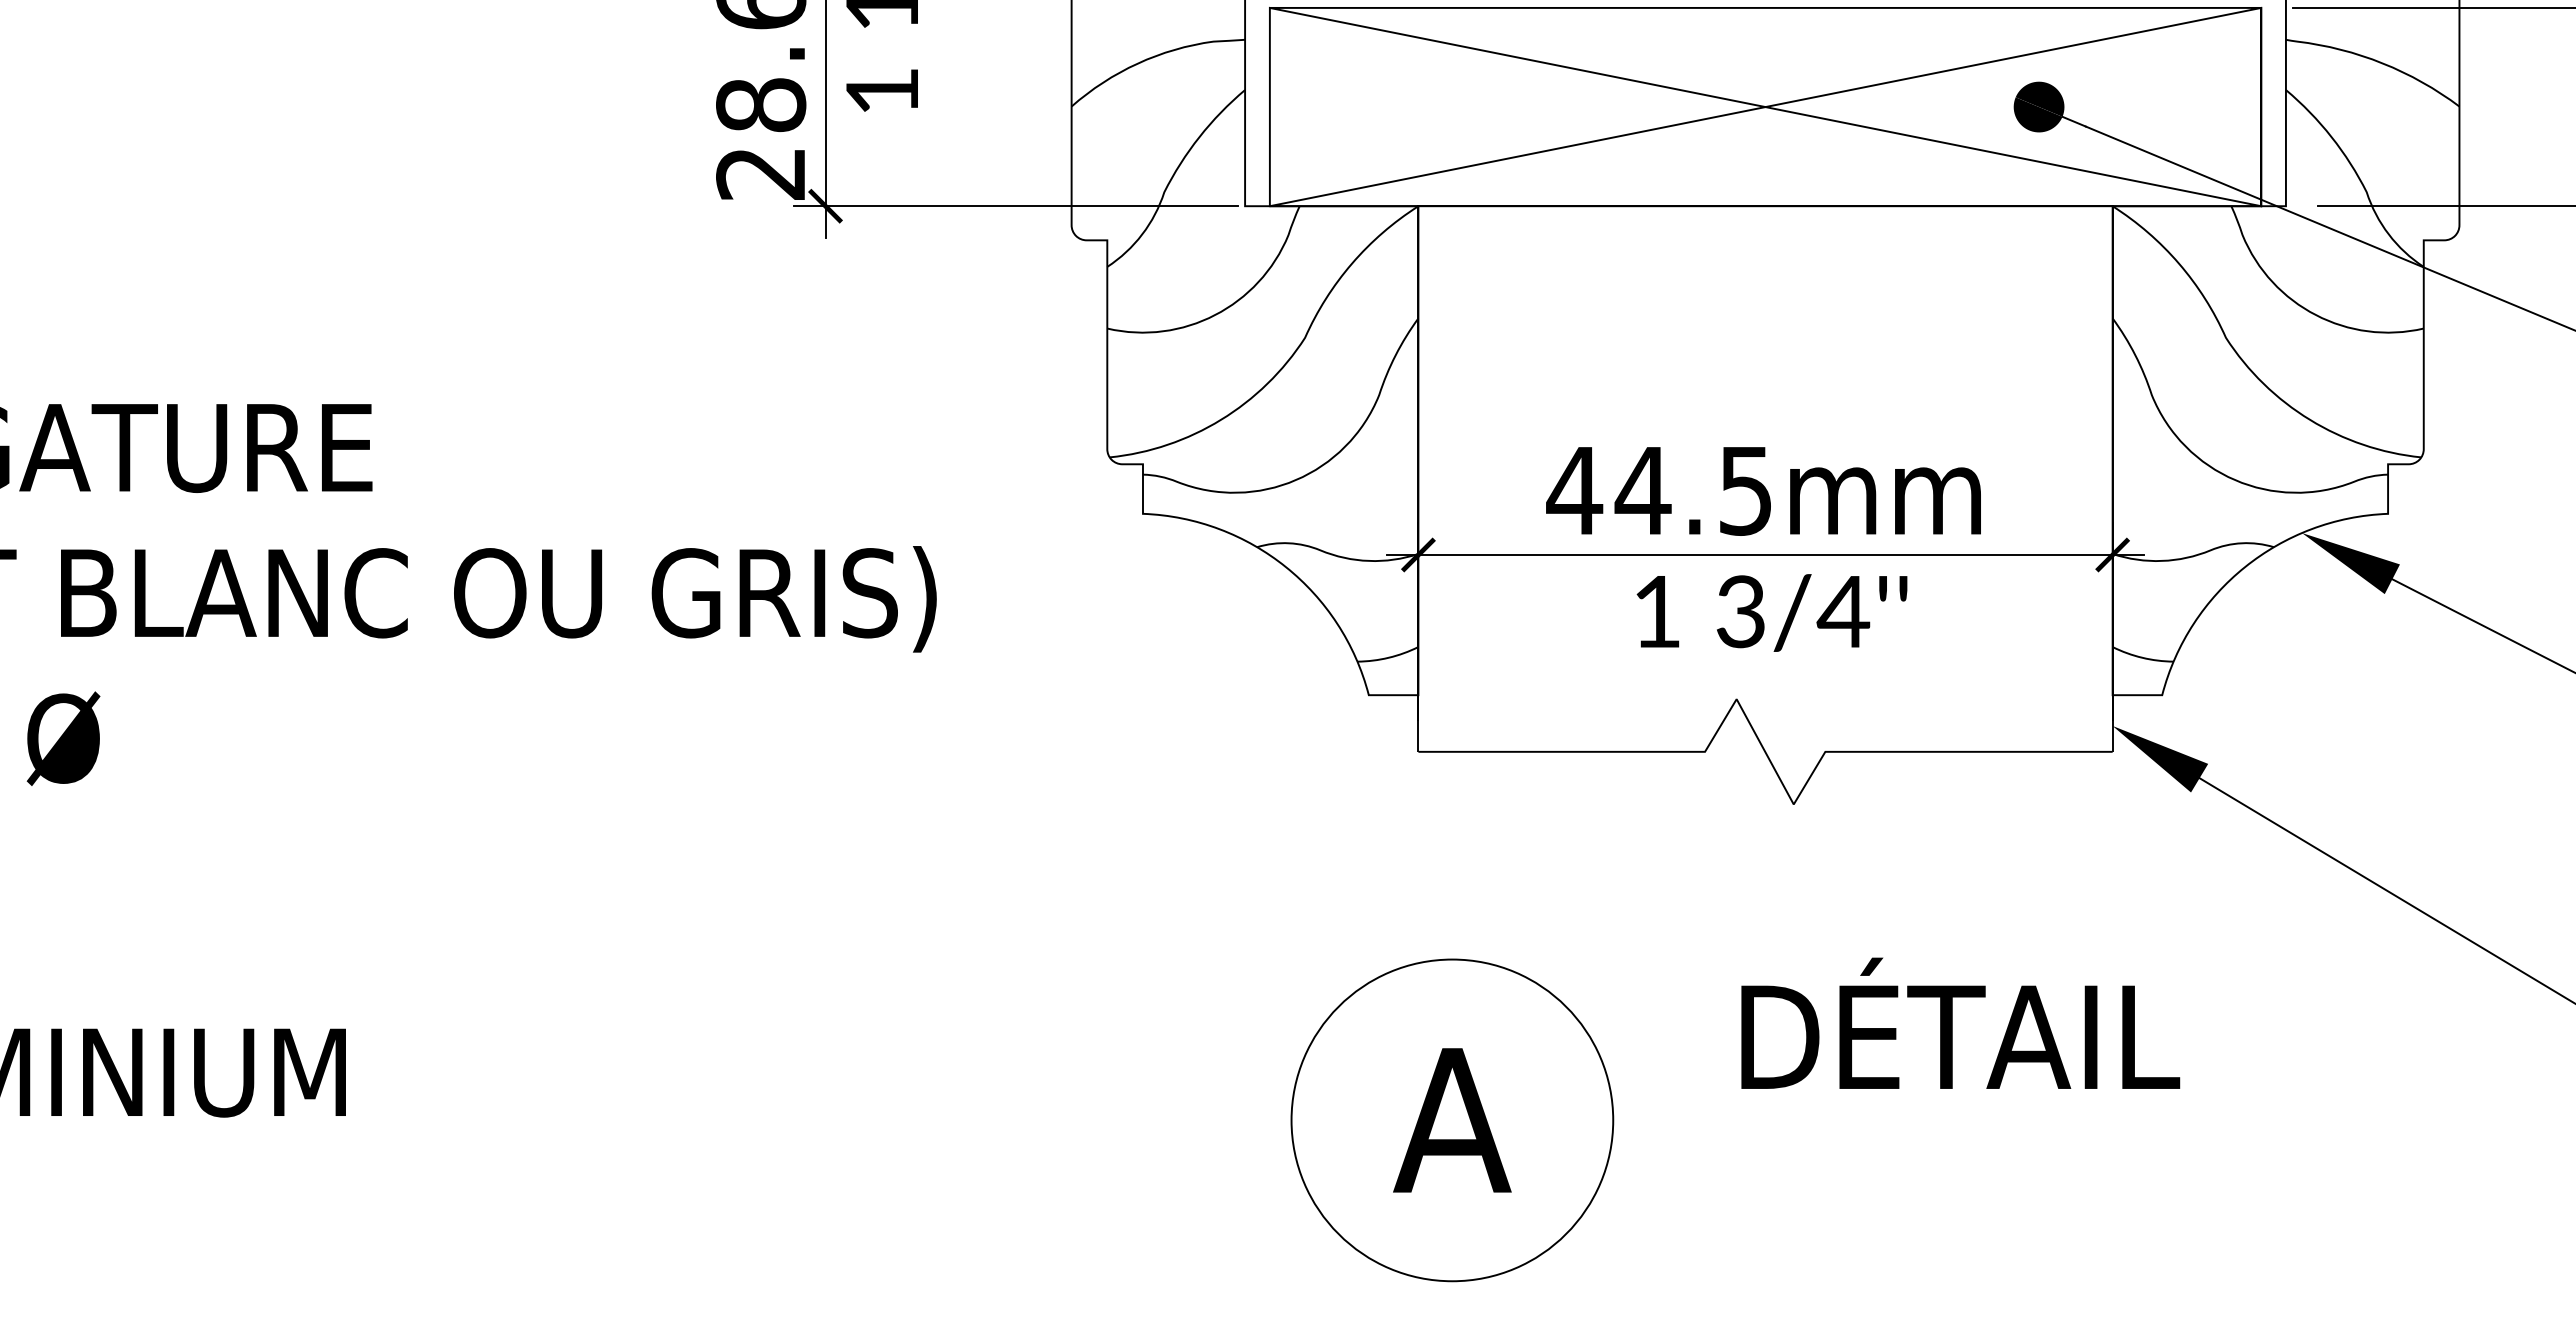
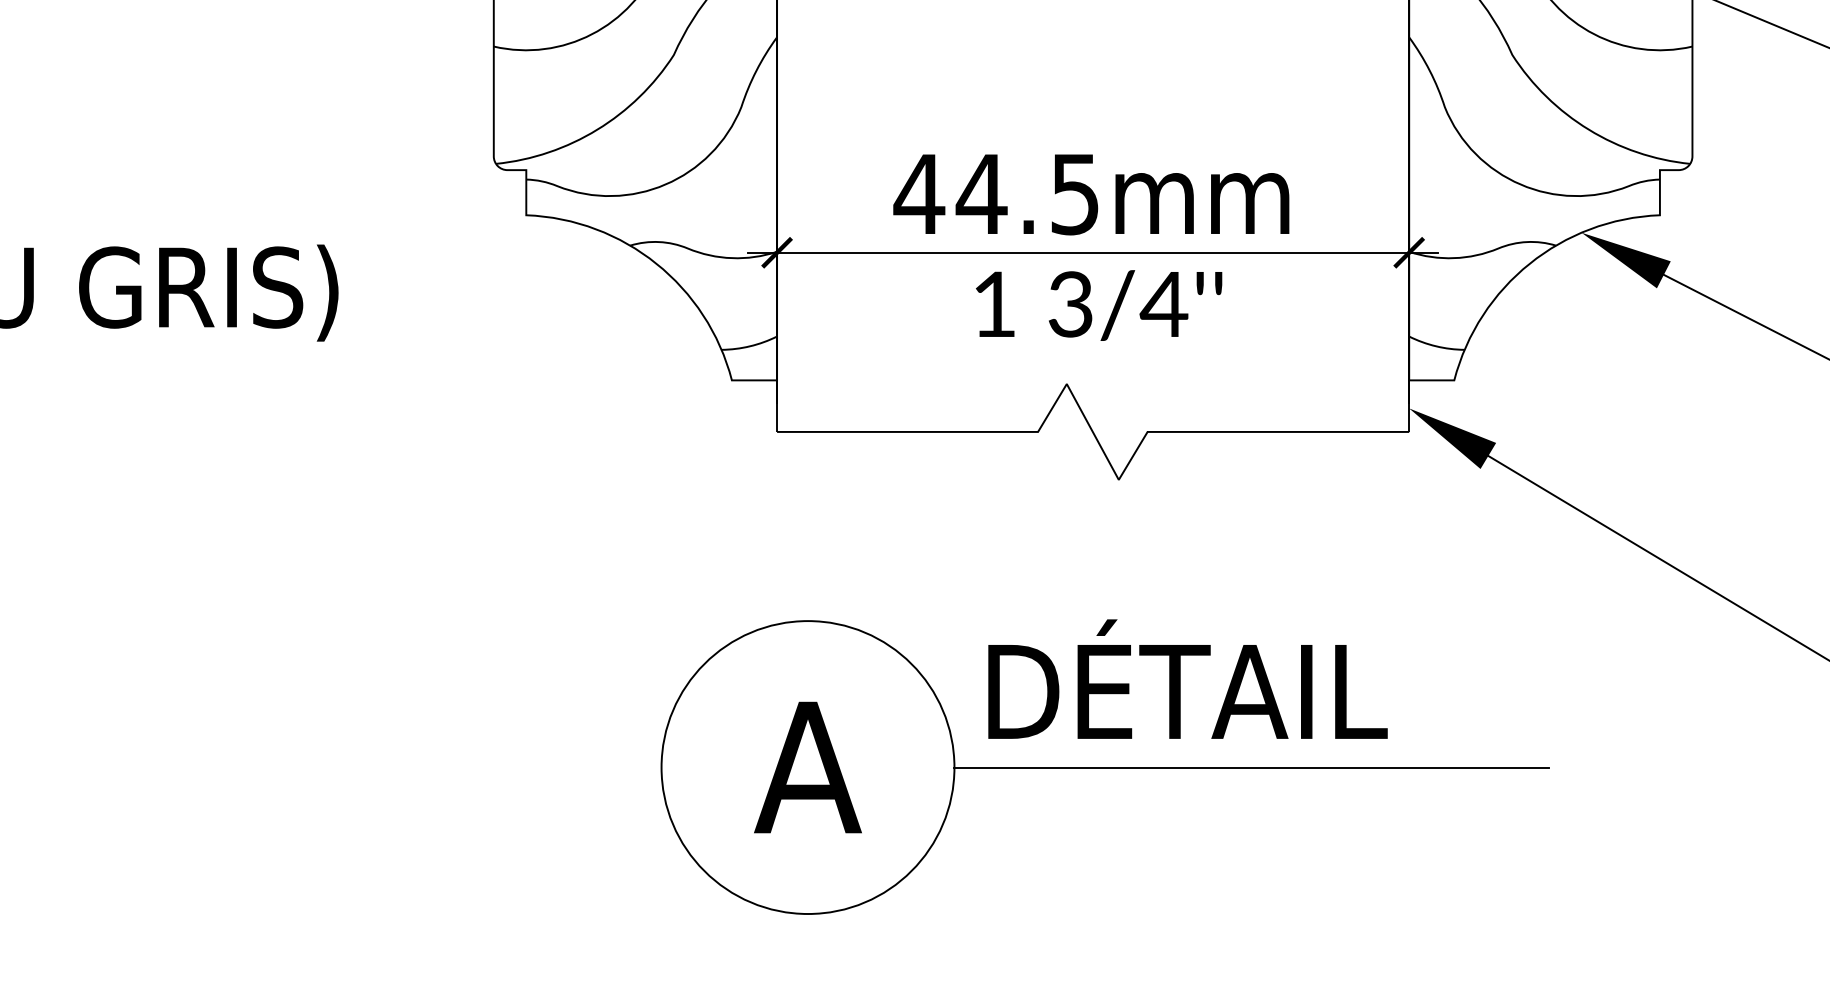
text: (1960, 1022) -> (1187, 678), moved
line: (1939, 1120) -> (1251, 767), added

